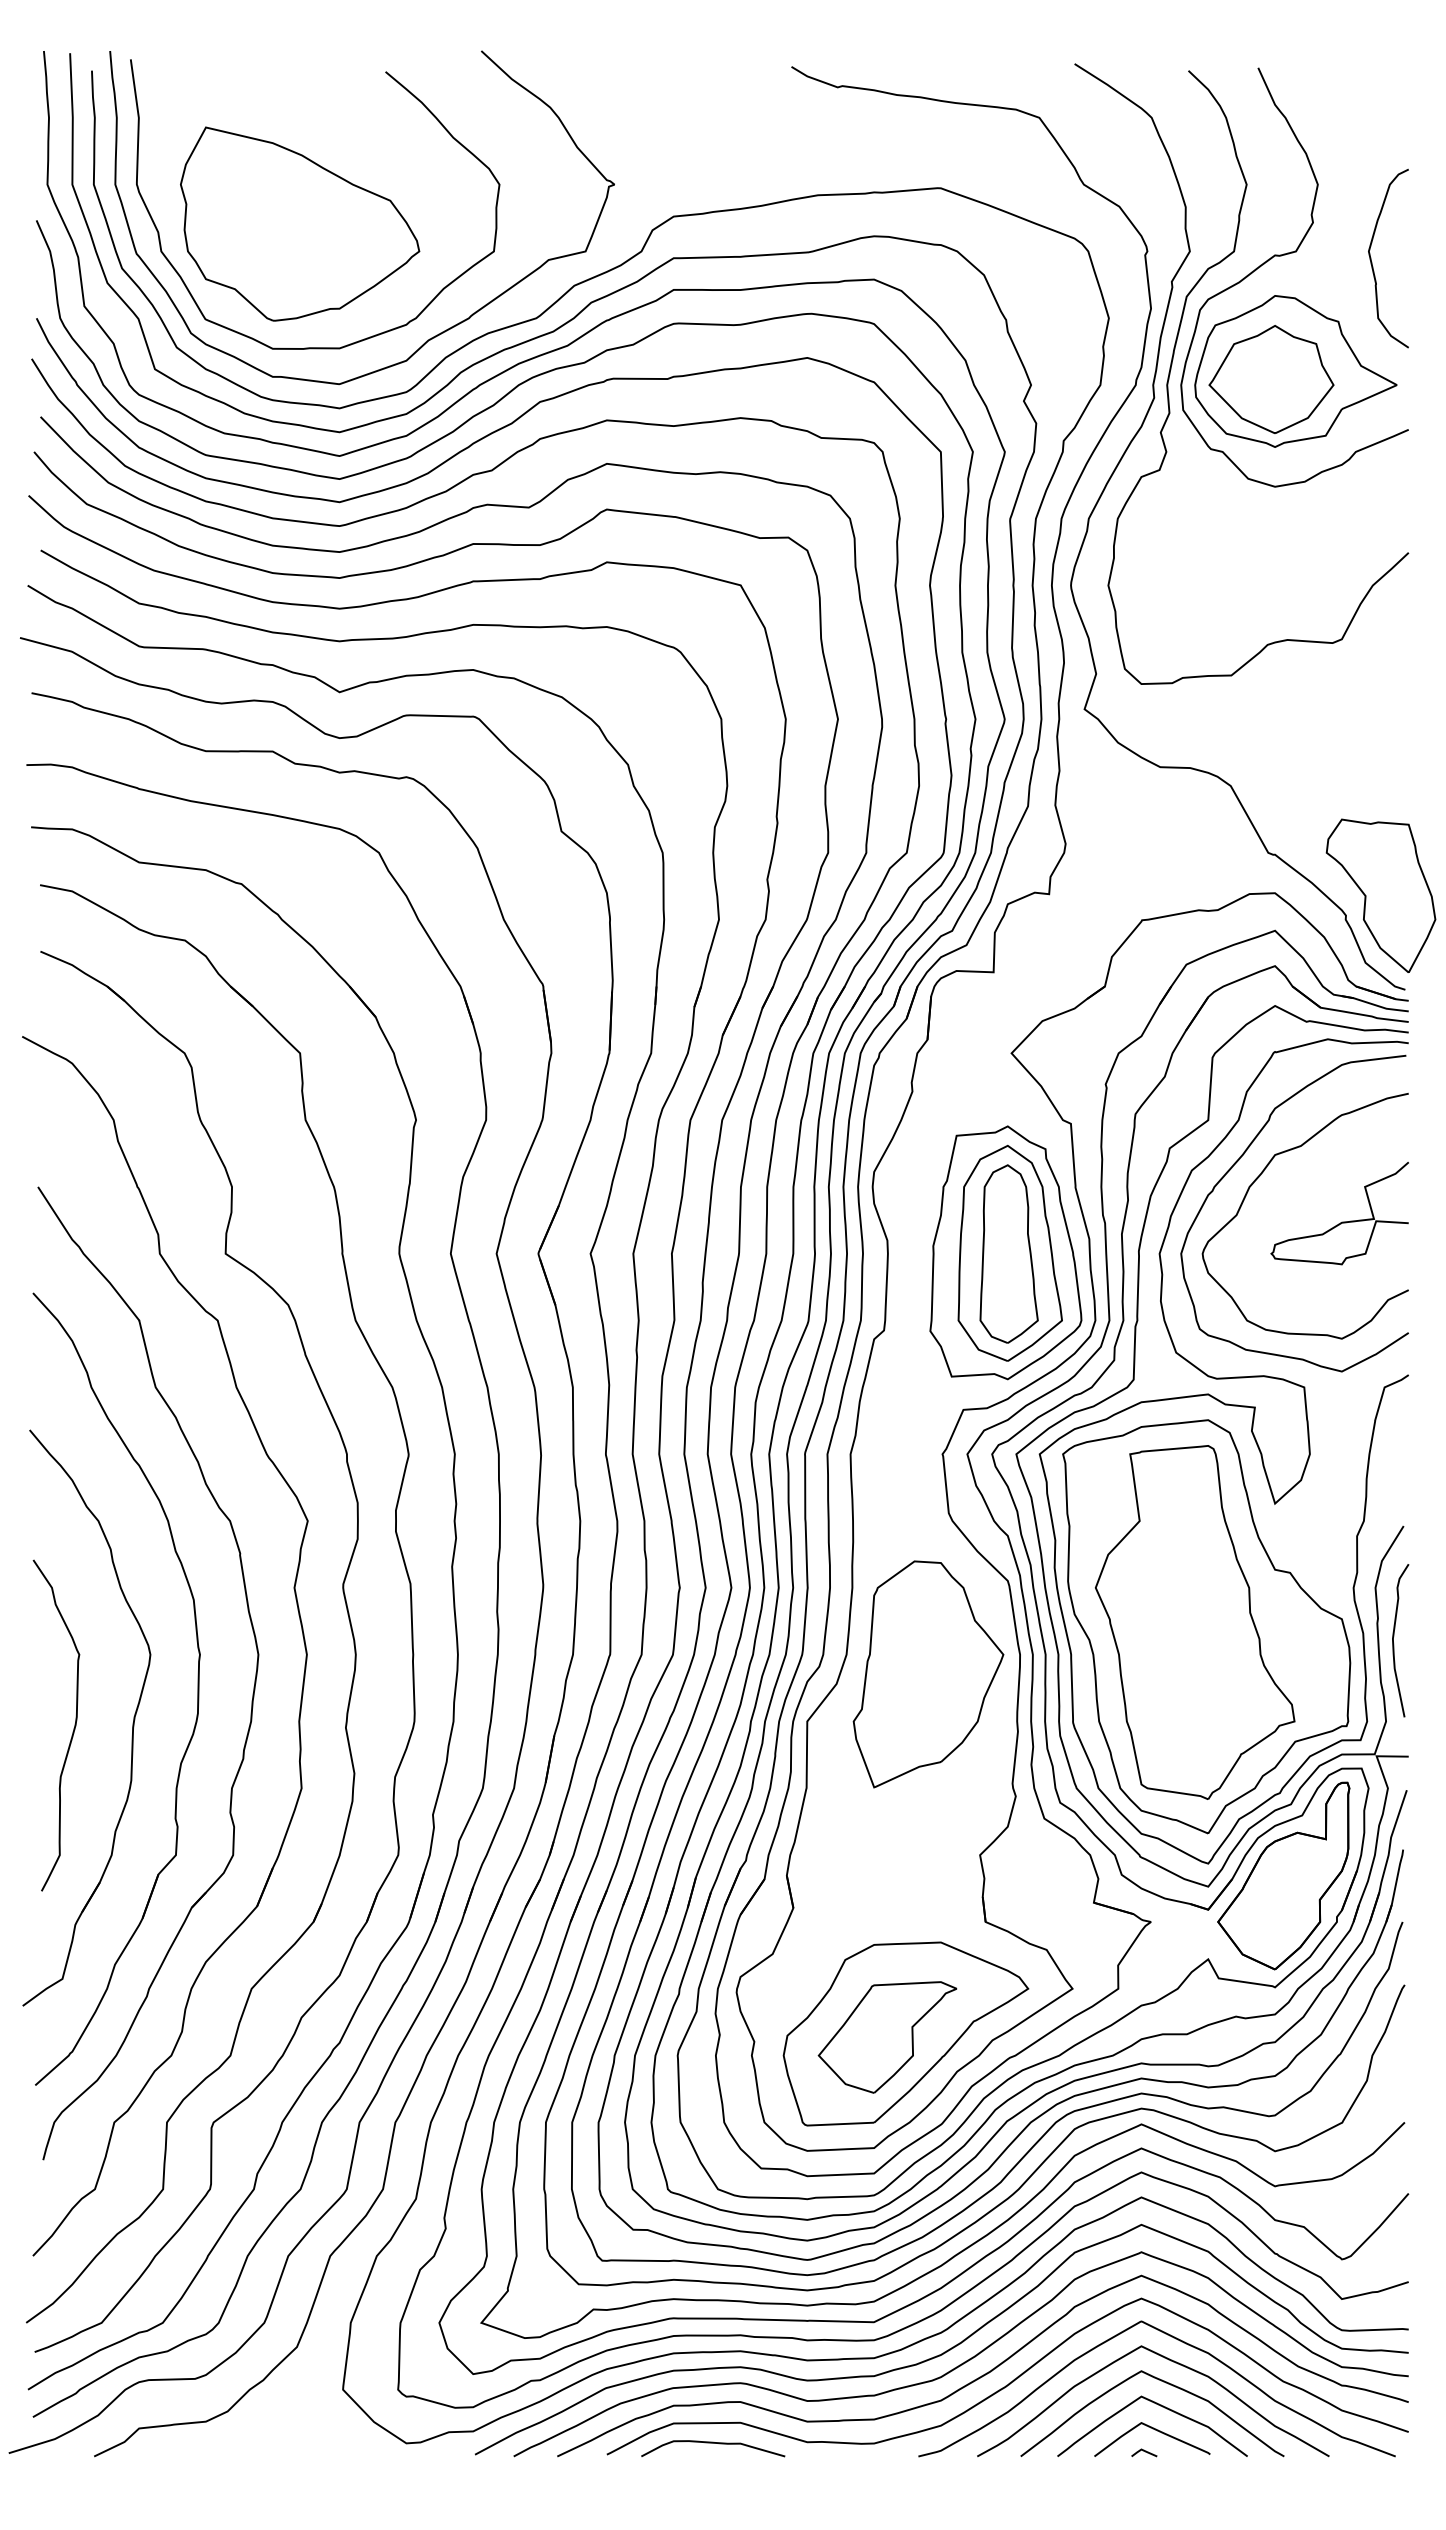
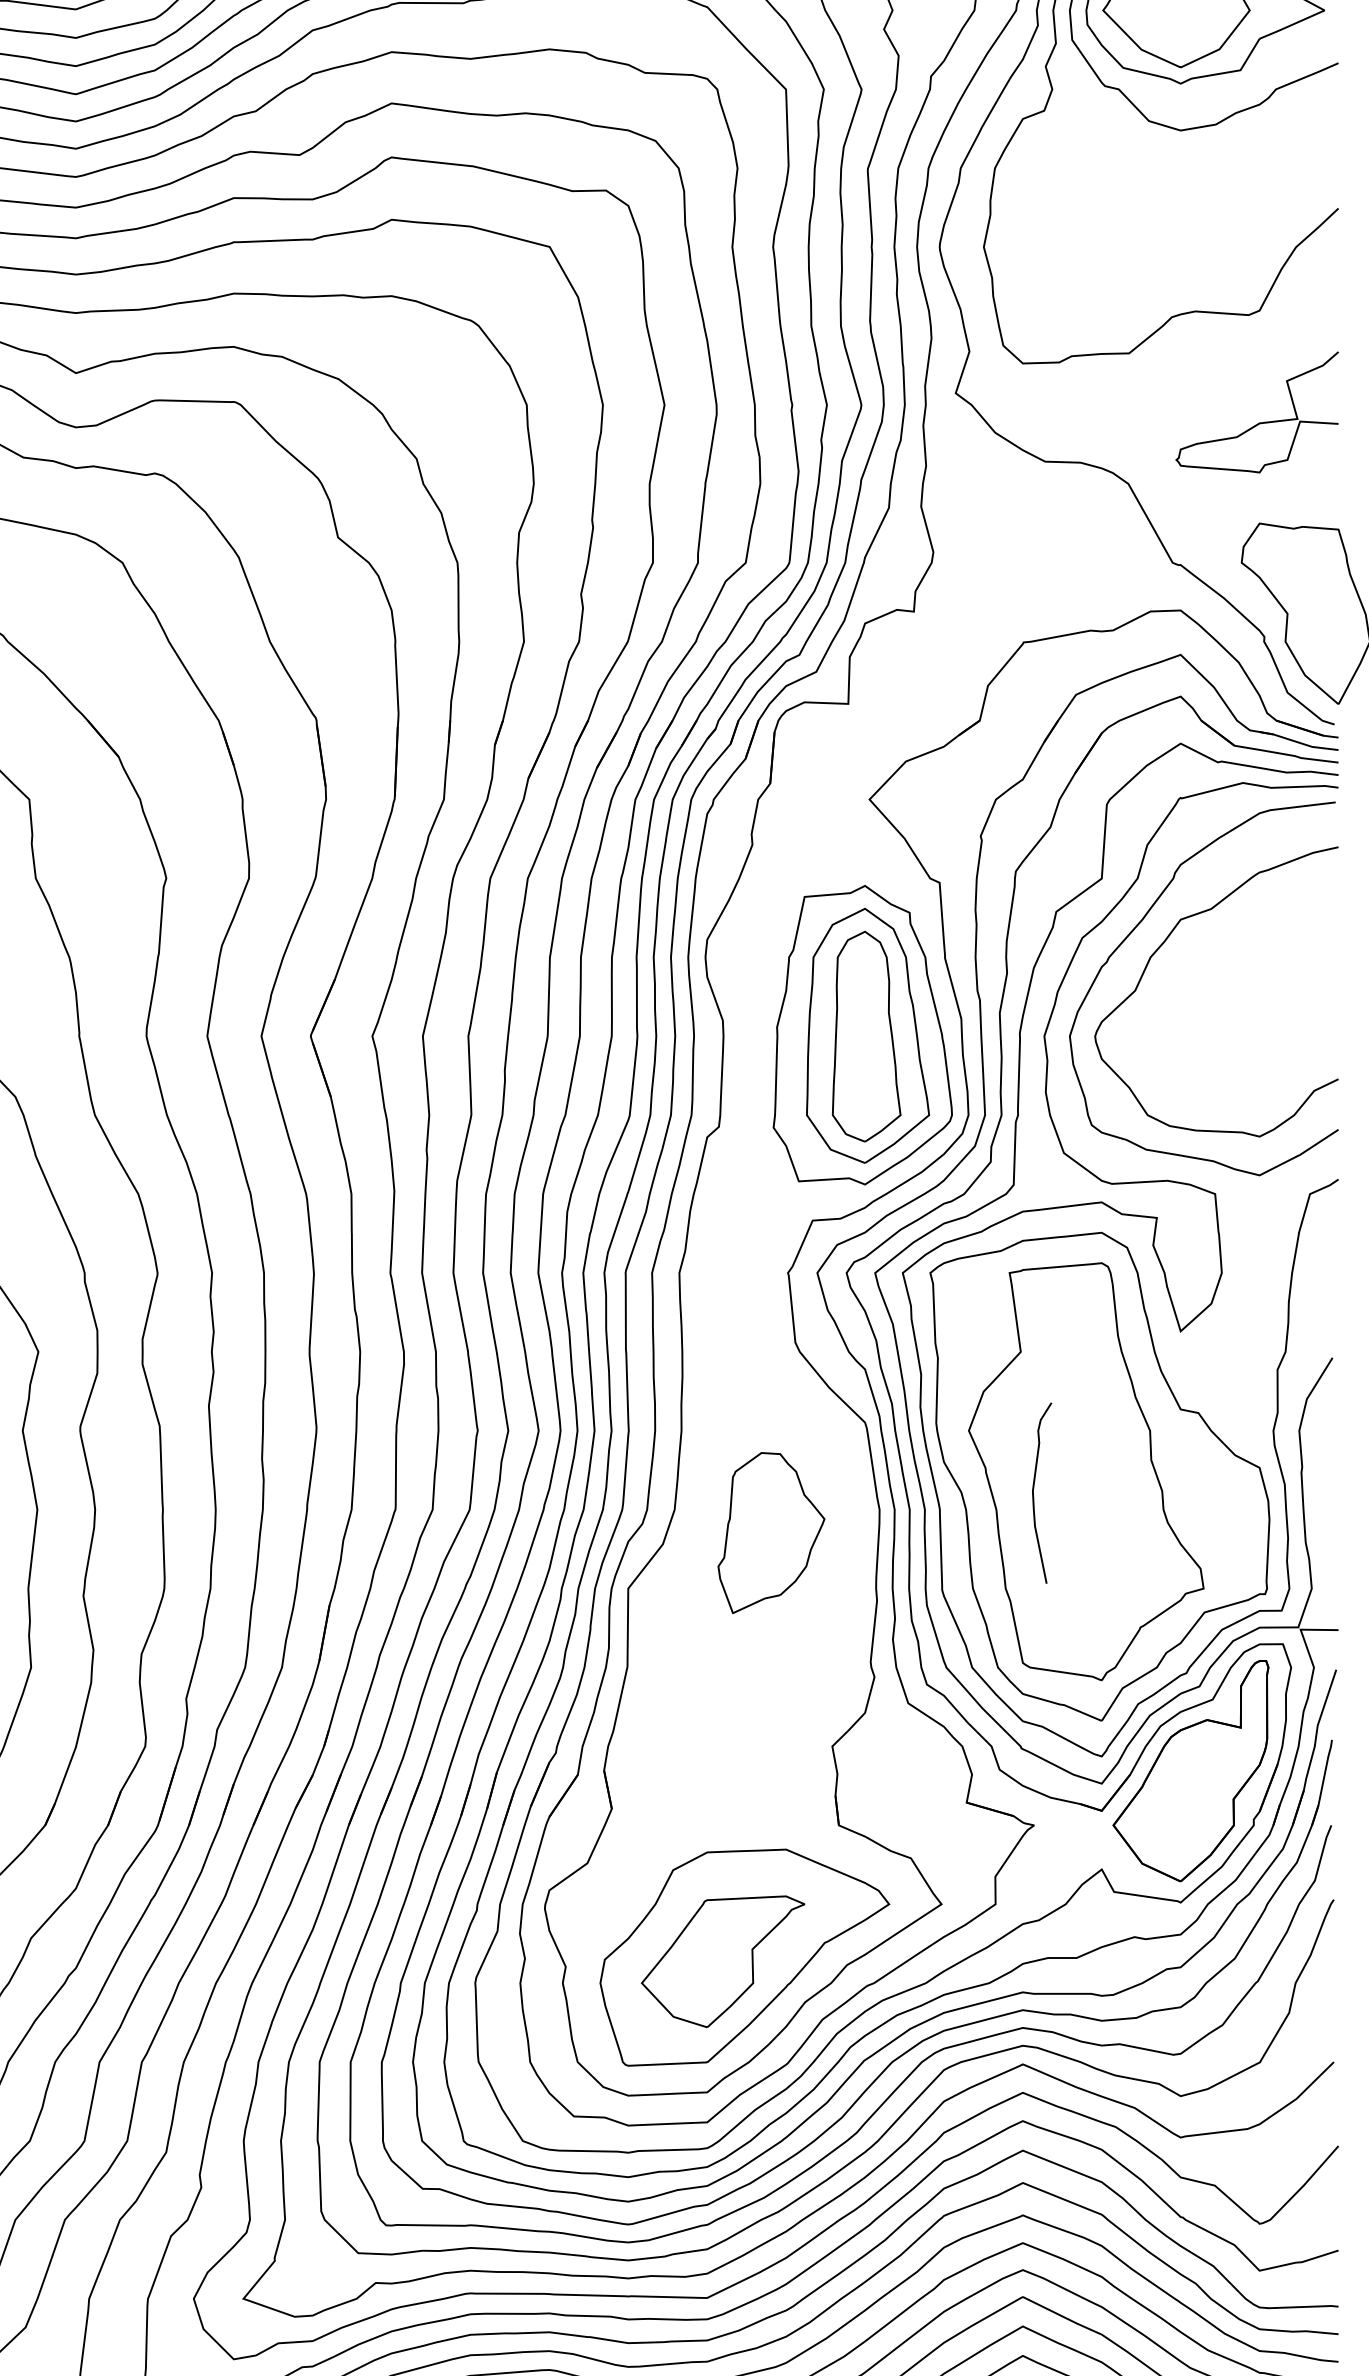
curve: (1342, 1221) -> (1260, 421), moved
curve: (1393, 1640) -> (1033, 1492), moved
part: (928, 1674) -> (771, 1533), size x0.6

